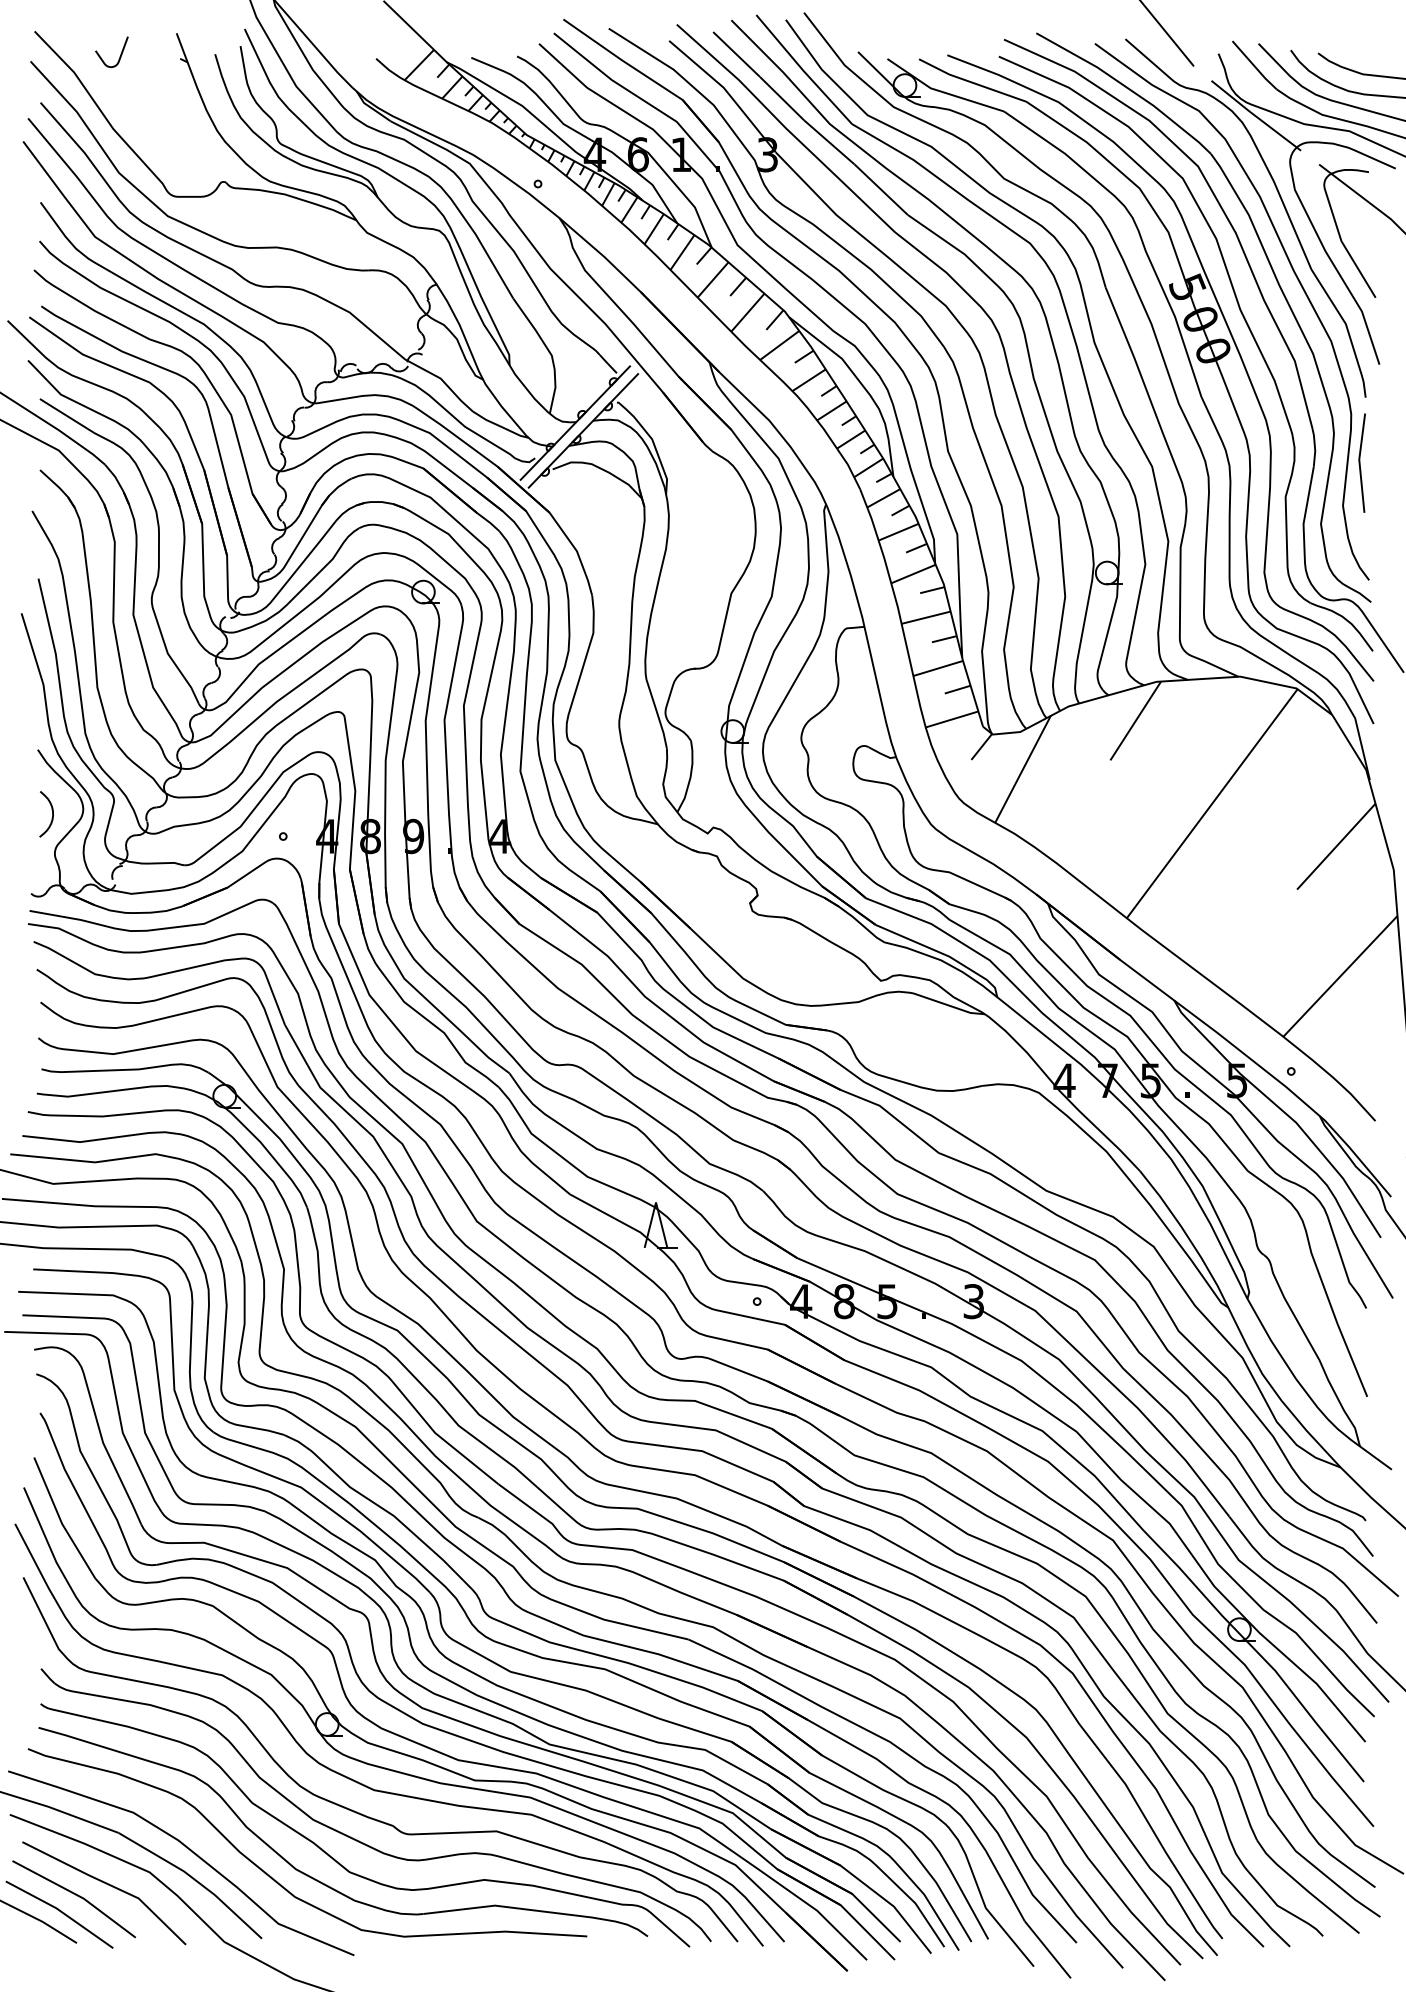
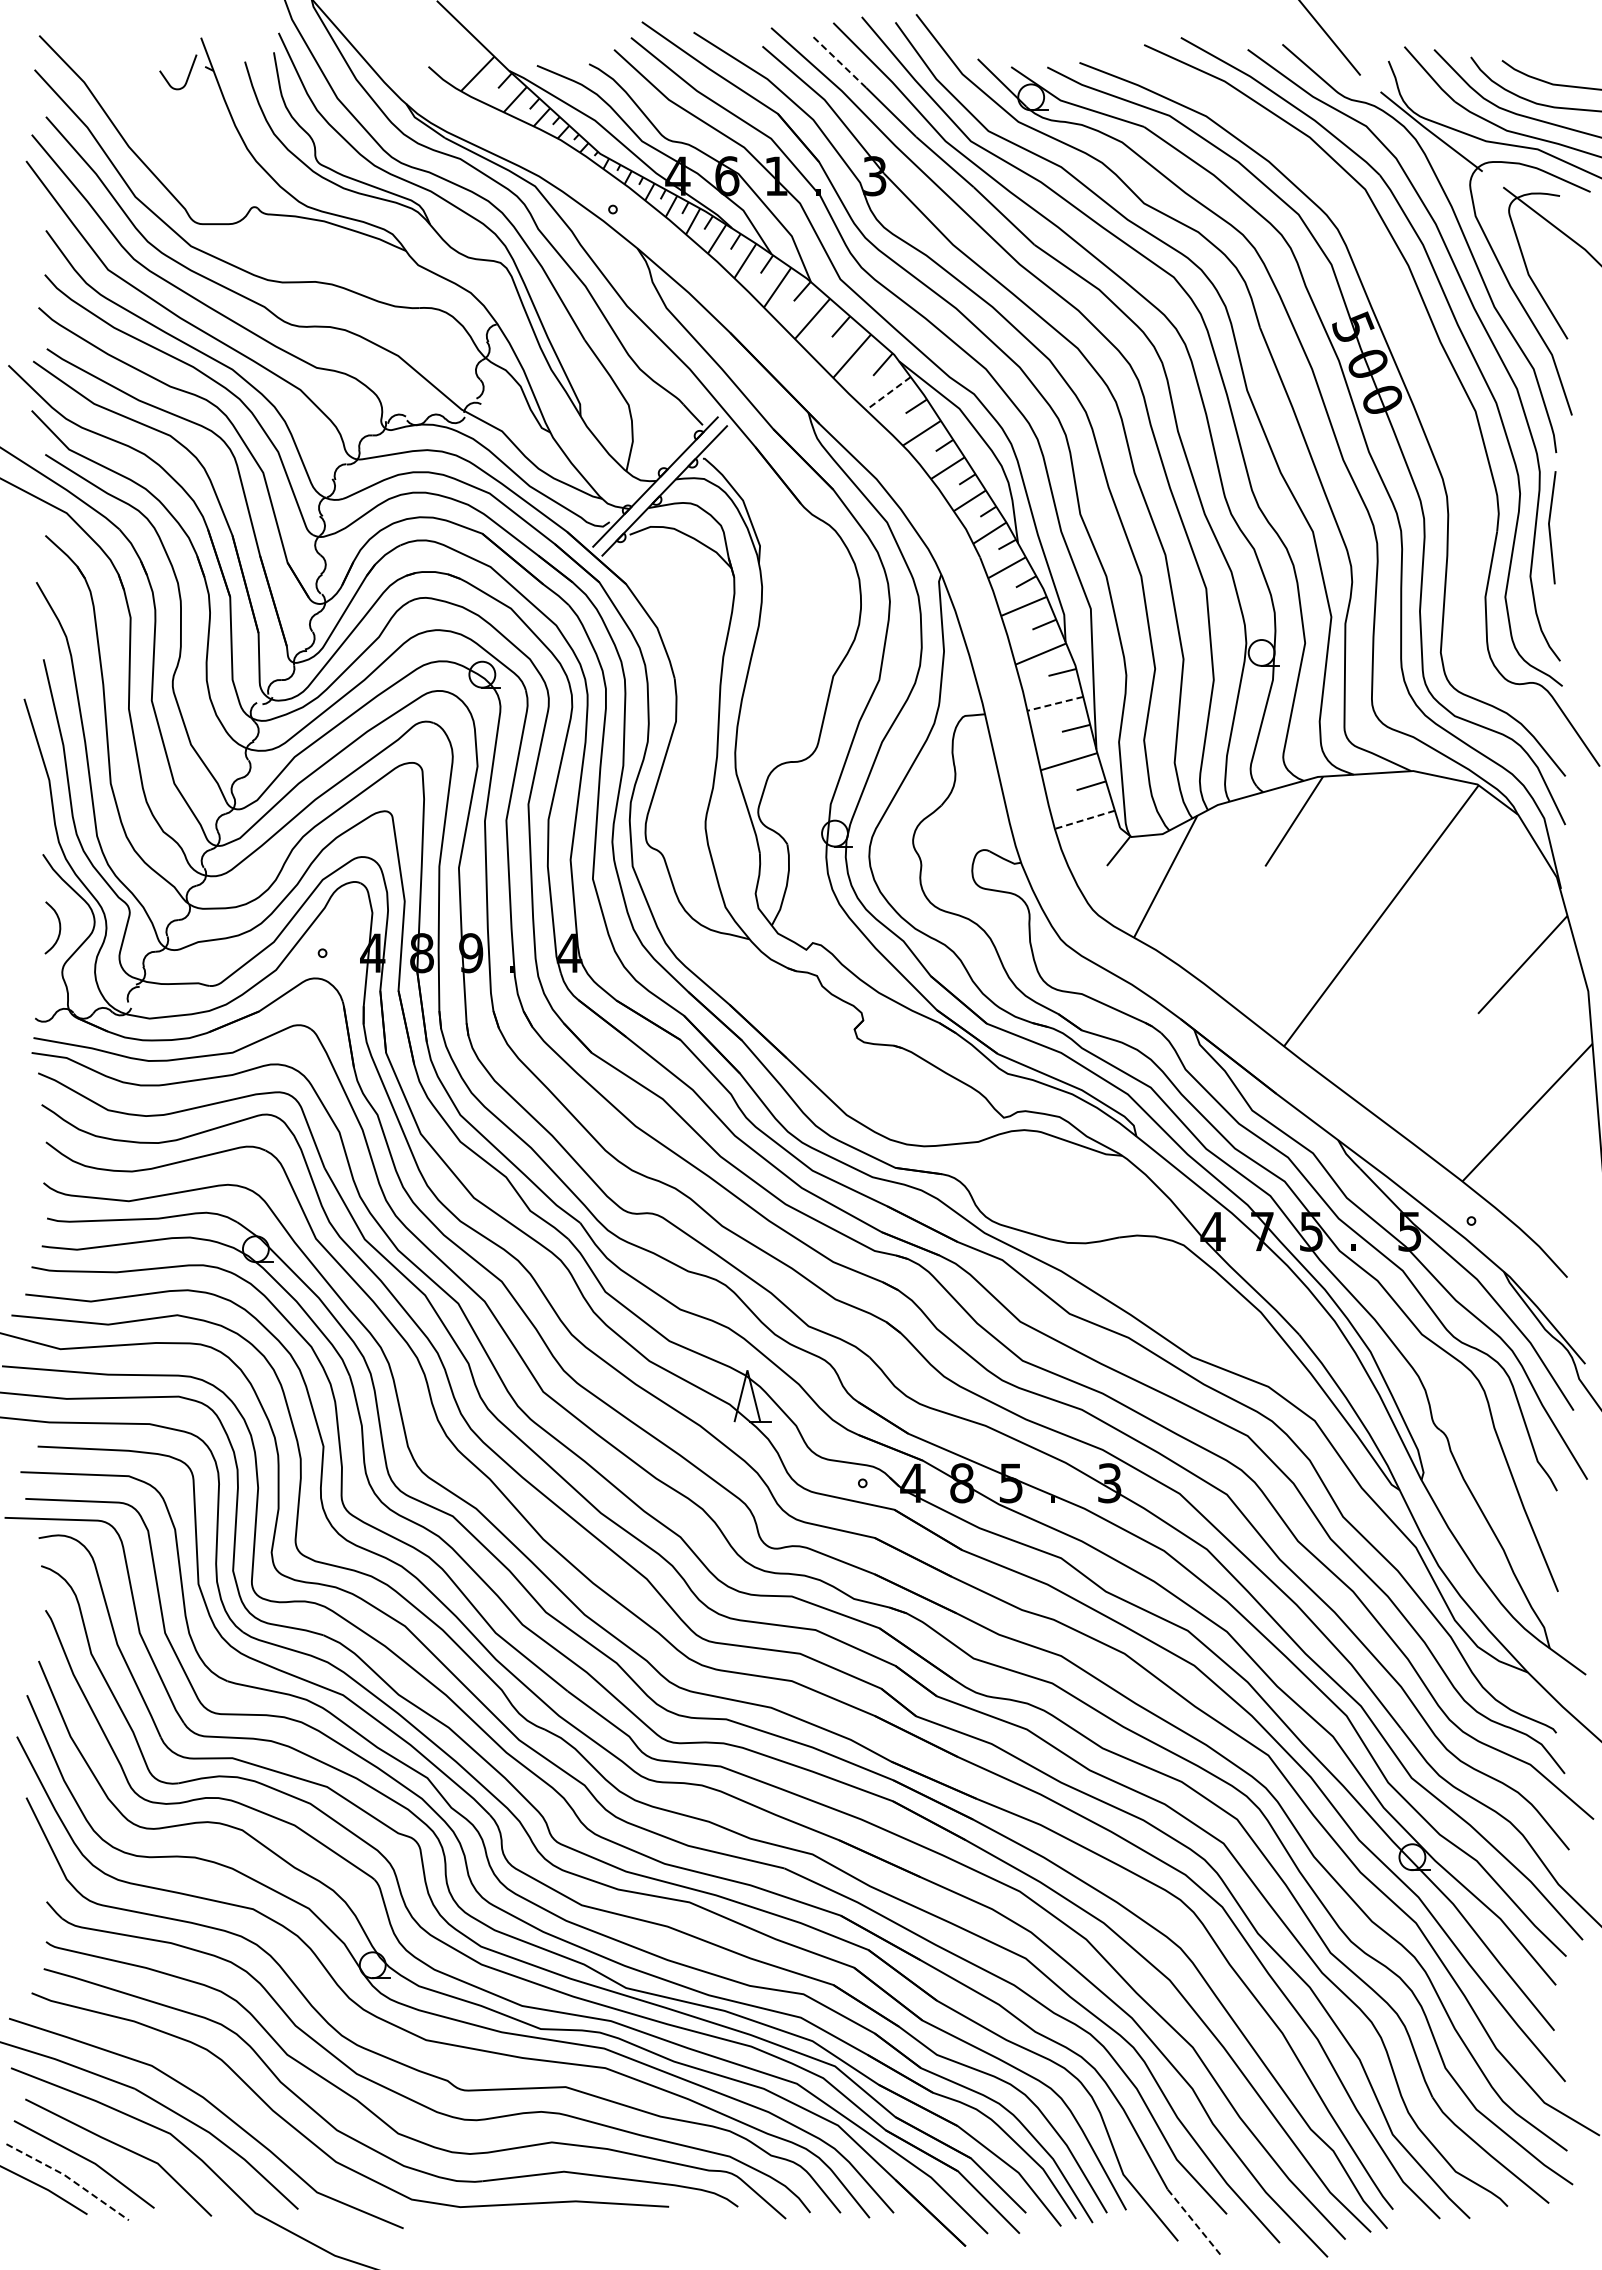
line: (736, 54) -> (839, 61), solid -> dashed
curve: (119, 55) -> (187, 76), moved
part: (1246, 325) -> (1420, 370), removed
line: (779, 345) -> (888, 393), solid -> dashed
line: (926, 617) -> (1055, 703), solid -> dashed
line: (951, 719) -> (1084, 819), solid -> dashed
line: (61, 1911) -> (69, 2178), solid -> dashed
line: (1048, 1950) -> (1194, 2222), solid -> dashed

